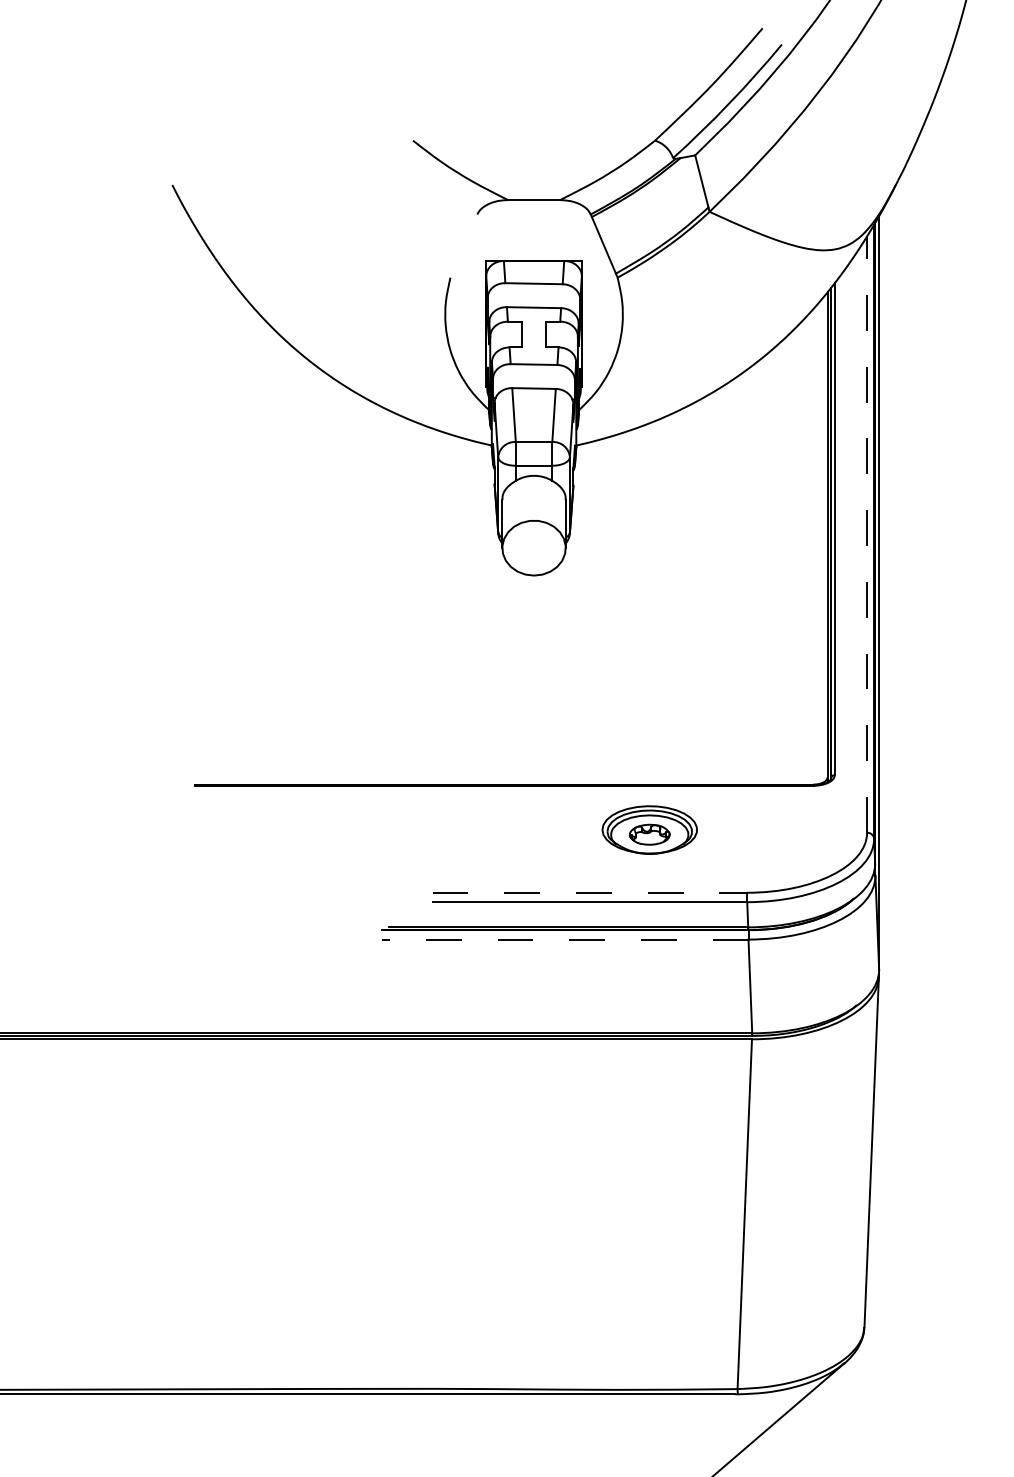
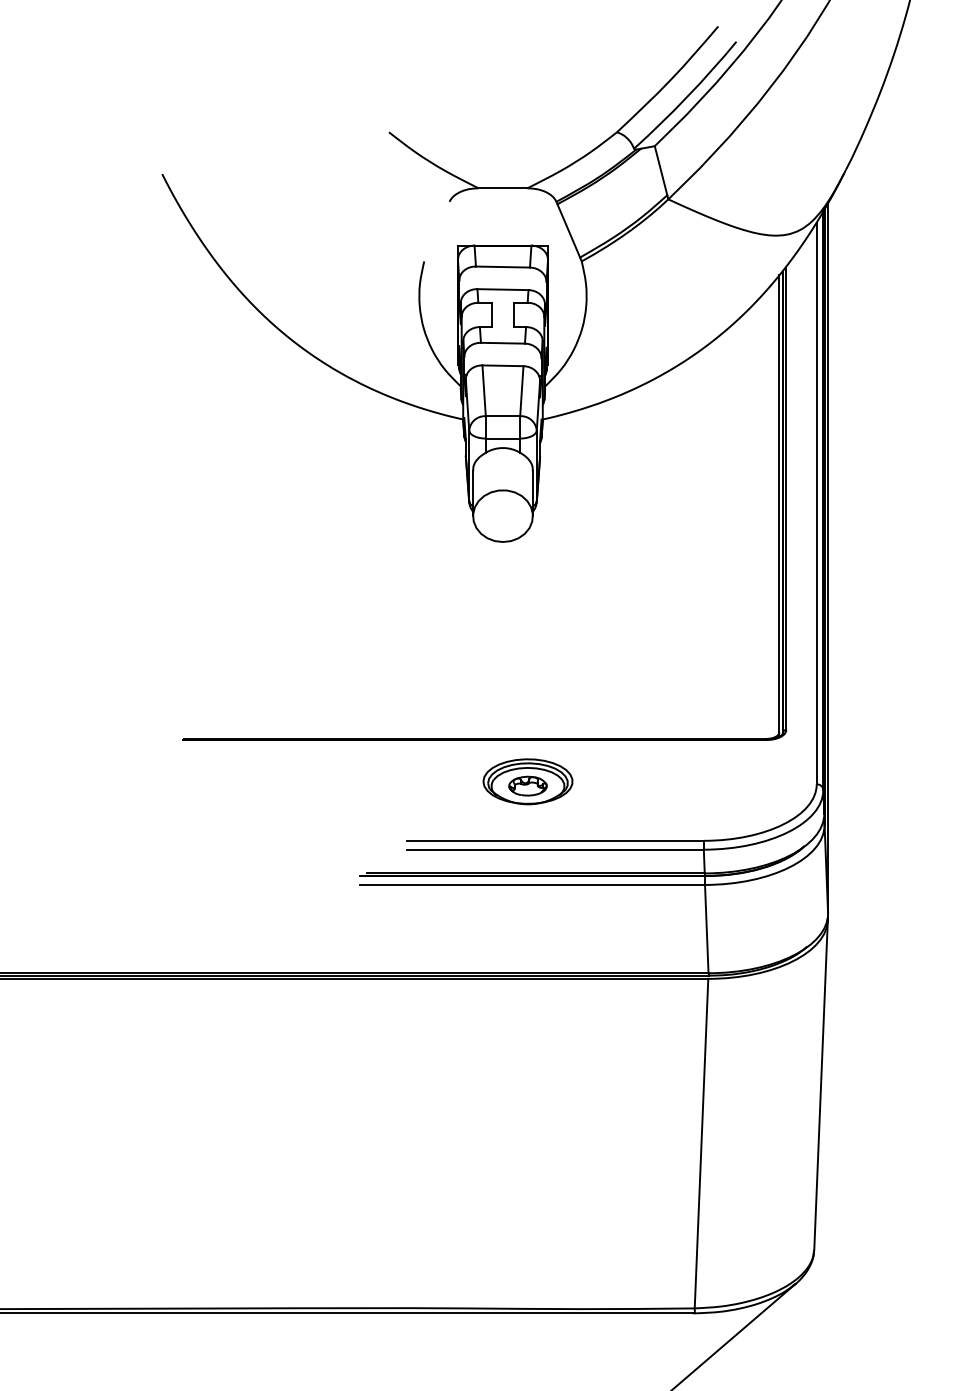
line: (866, 534) -> (816, 503), dashed -> solid
part: (649, 829) -> (527, 781), moved
line: (590, 892) -> (556, 840), dashed -> solid
line: (565, 939) -> (532, 884), dashed -> solid

